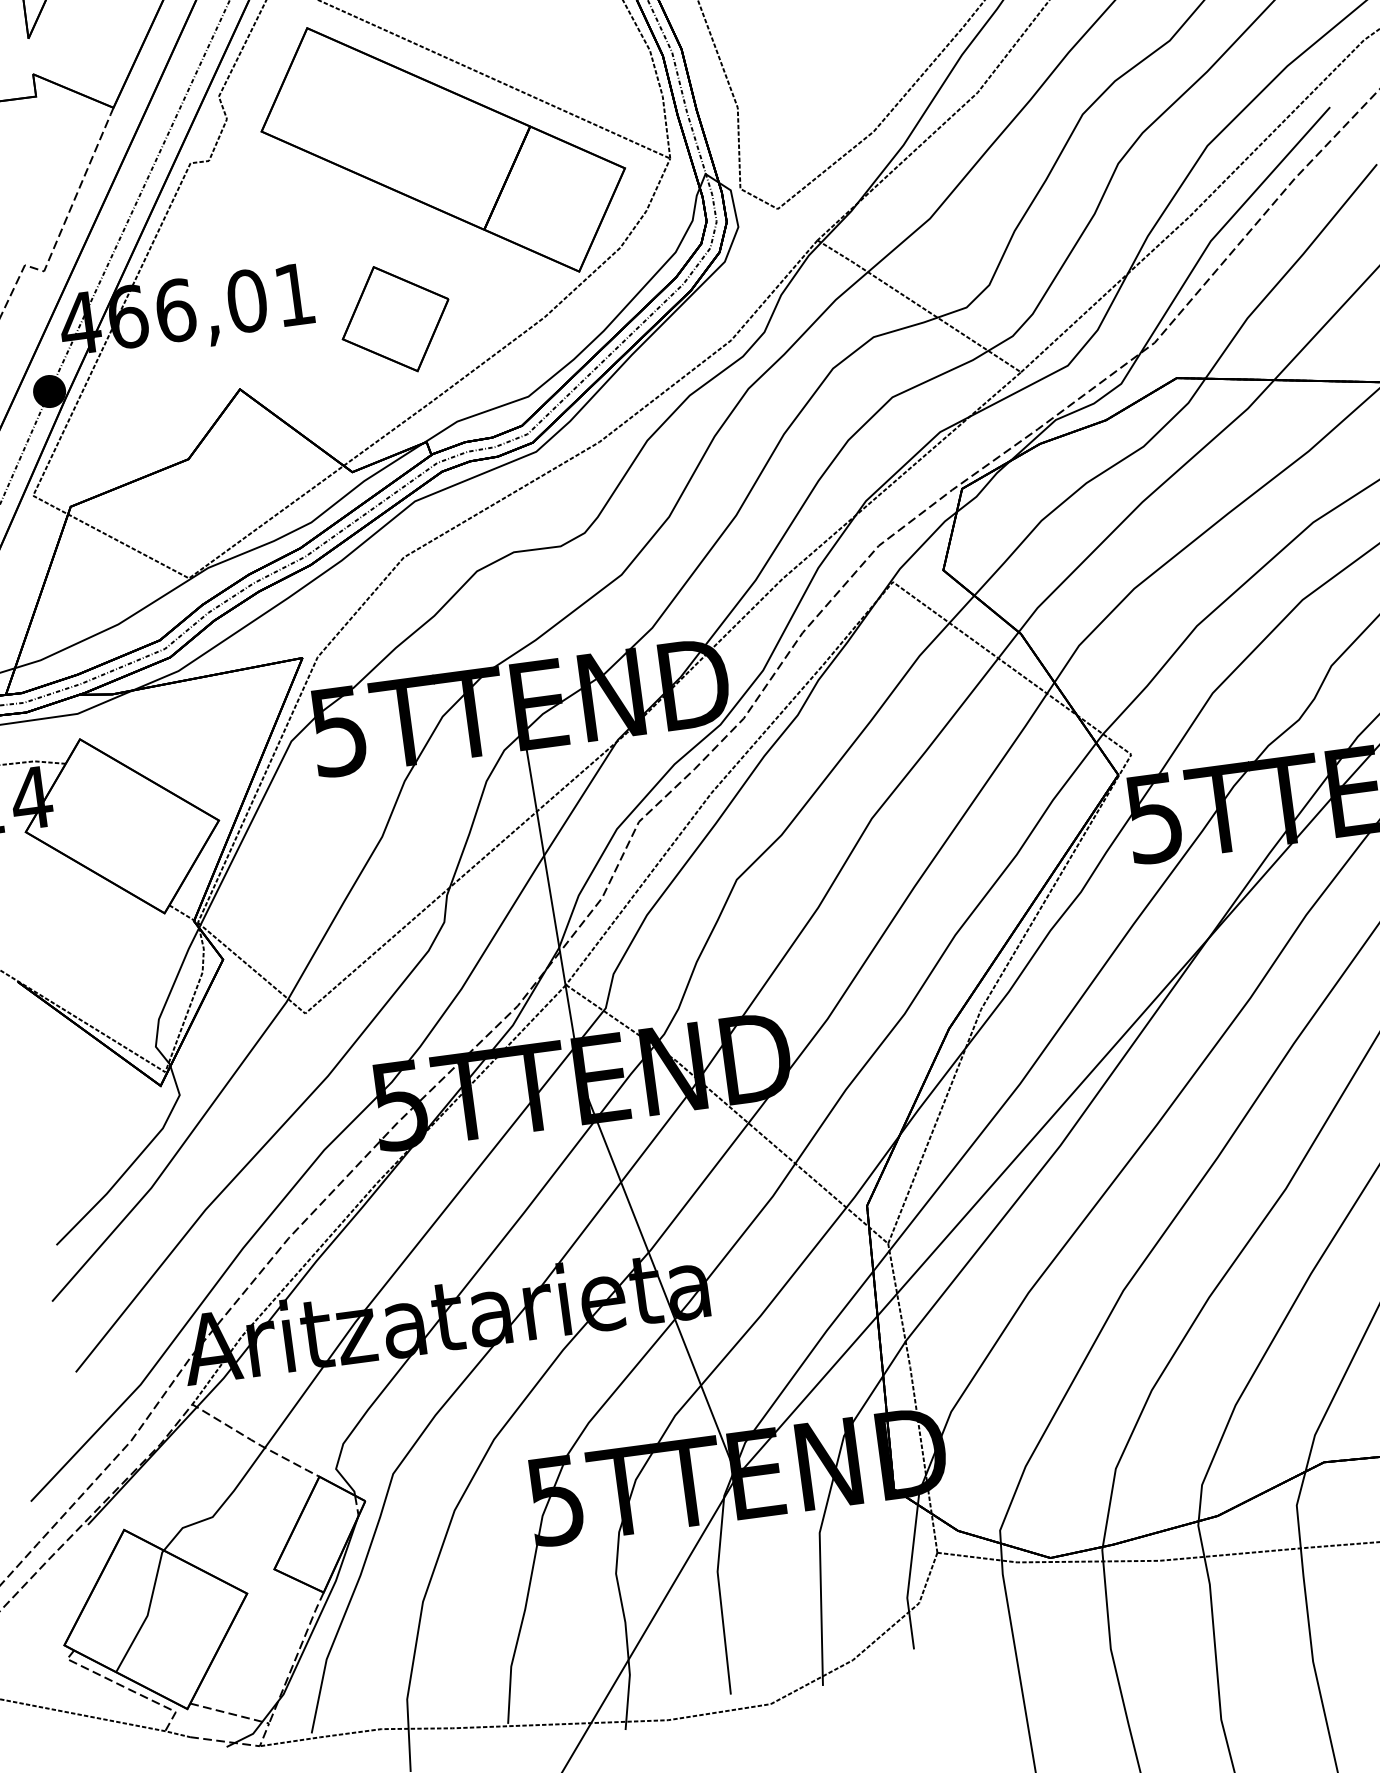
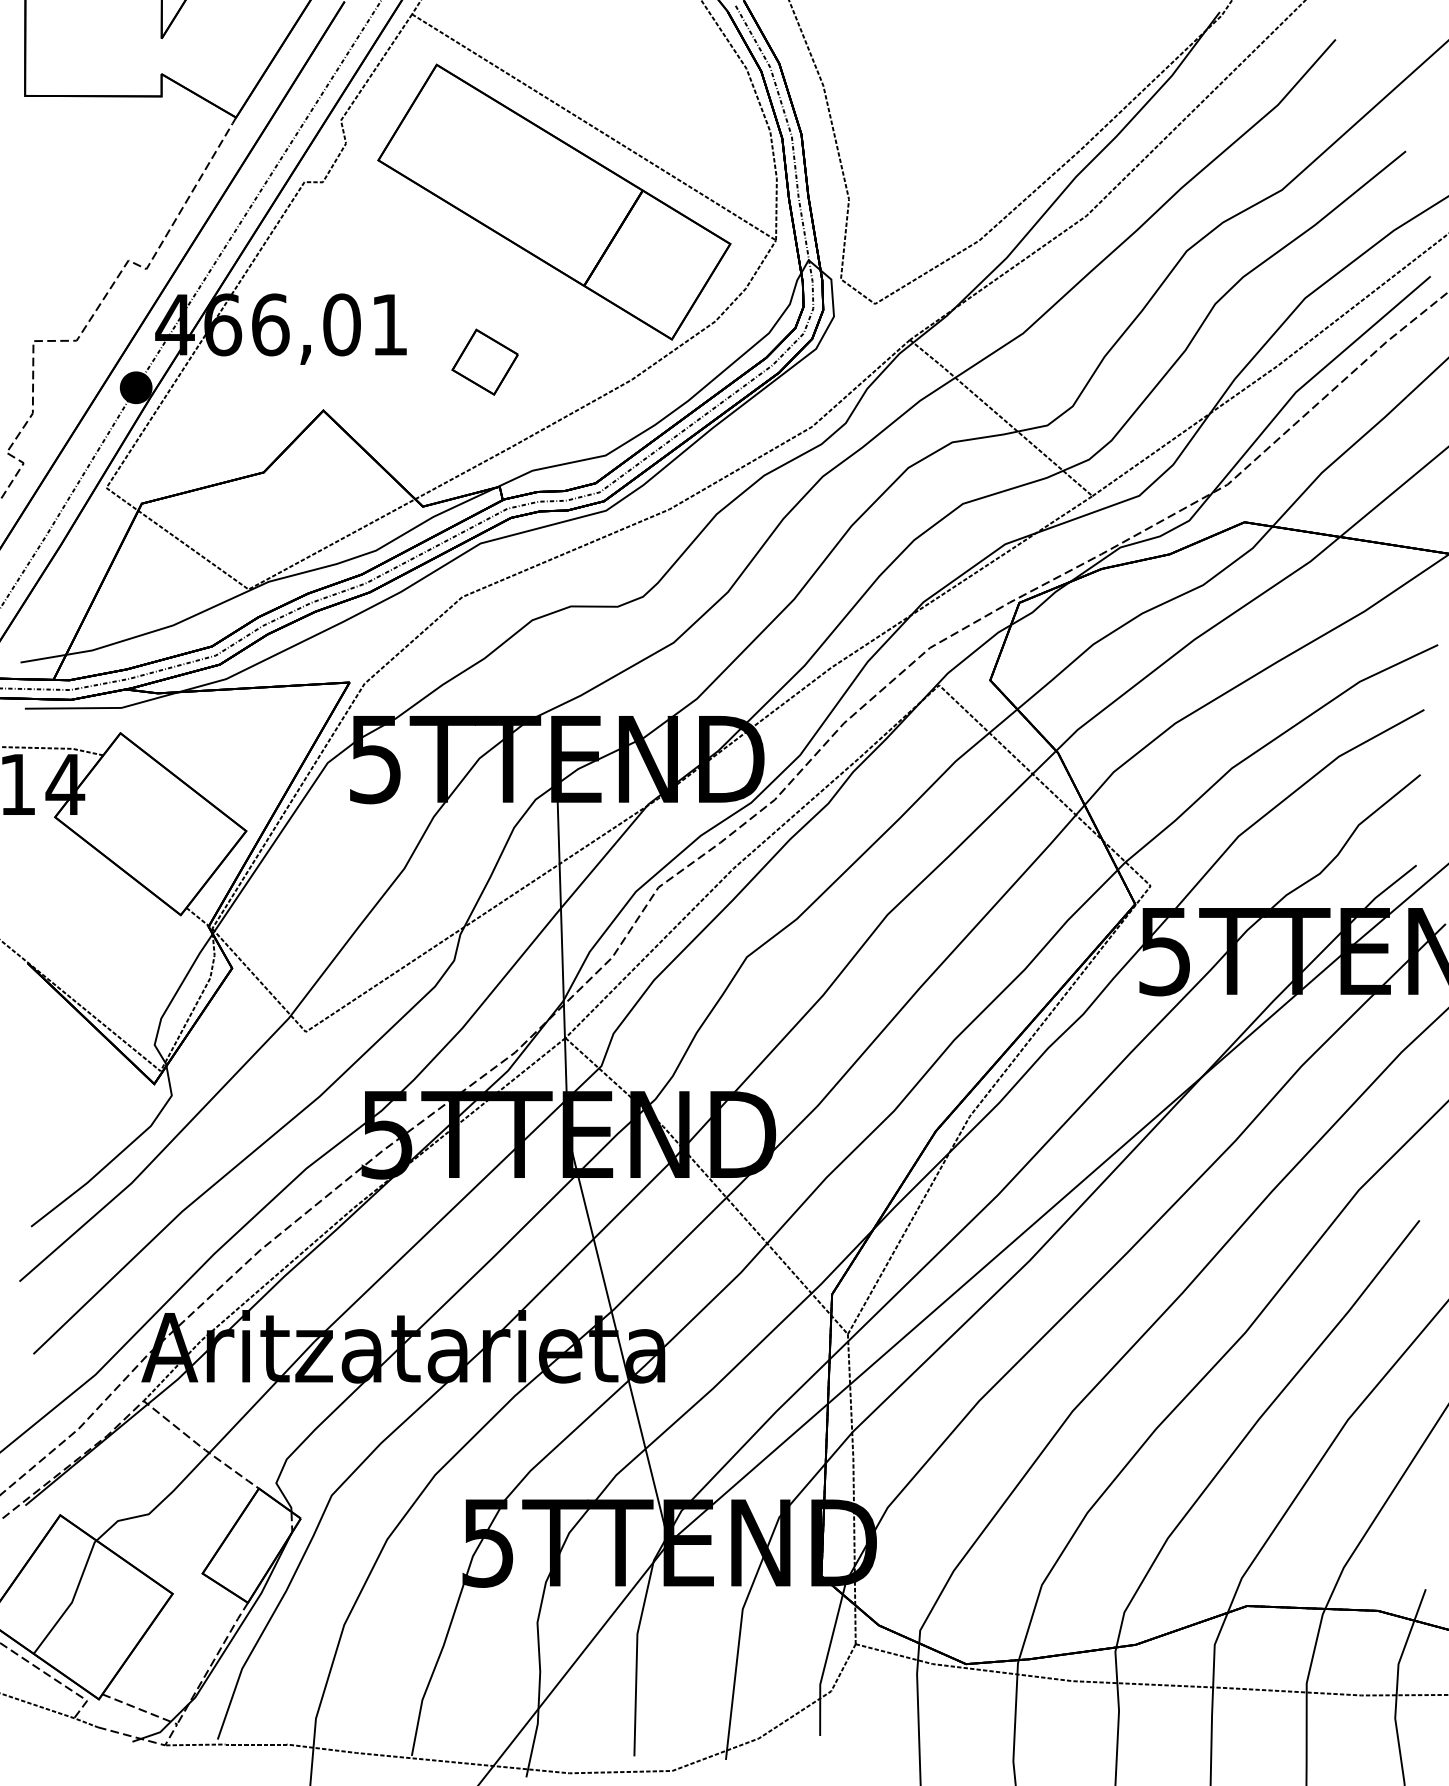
part: (394, 319) -> (484, 362), size x0.6

